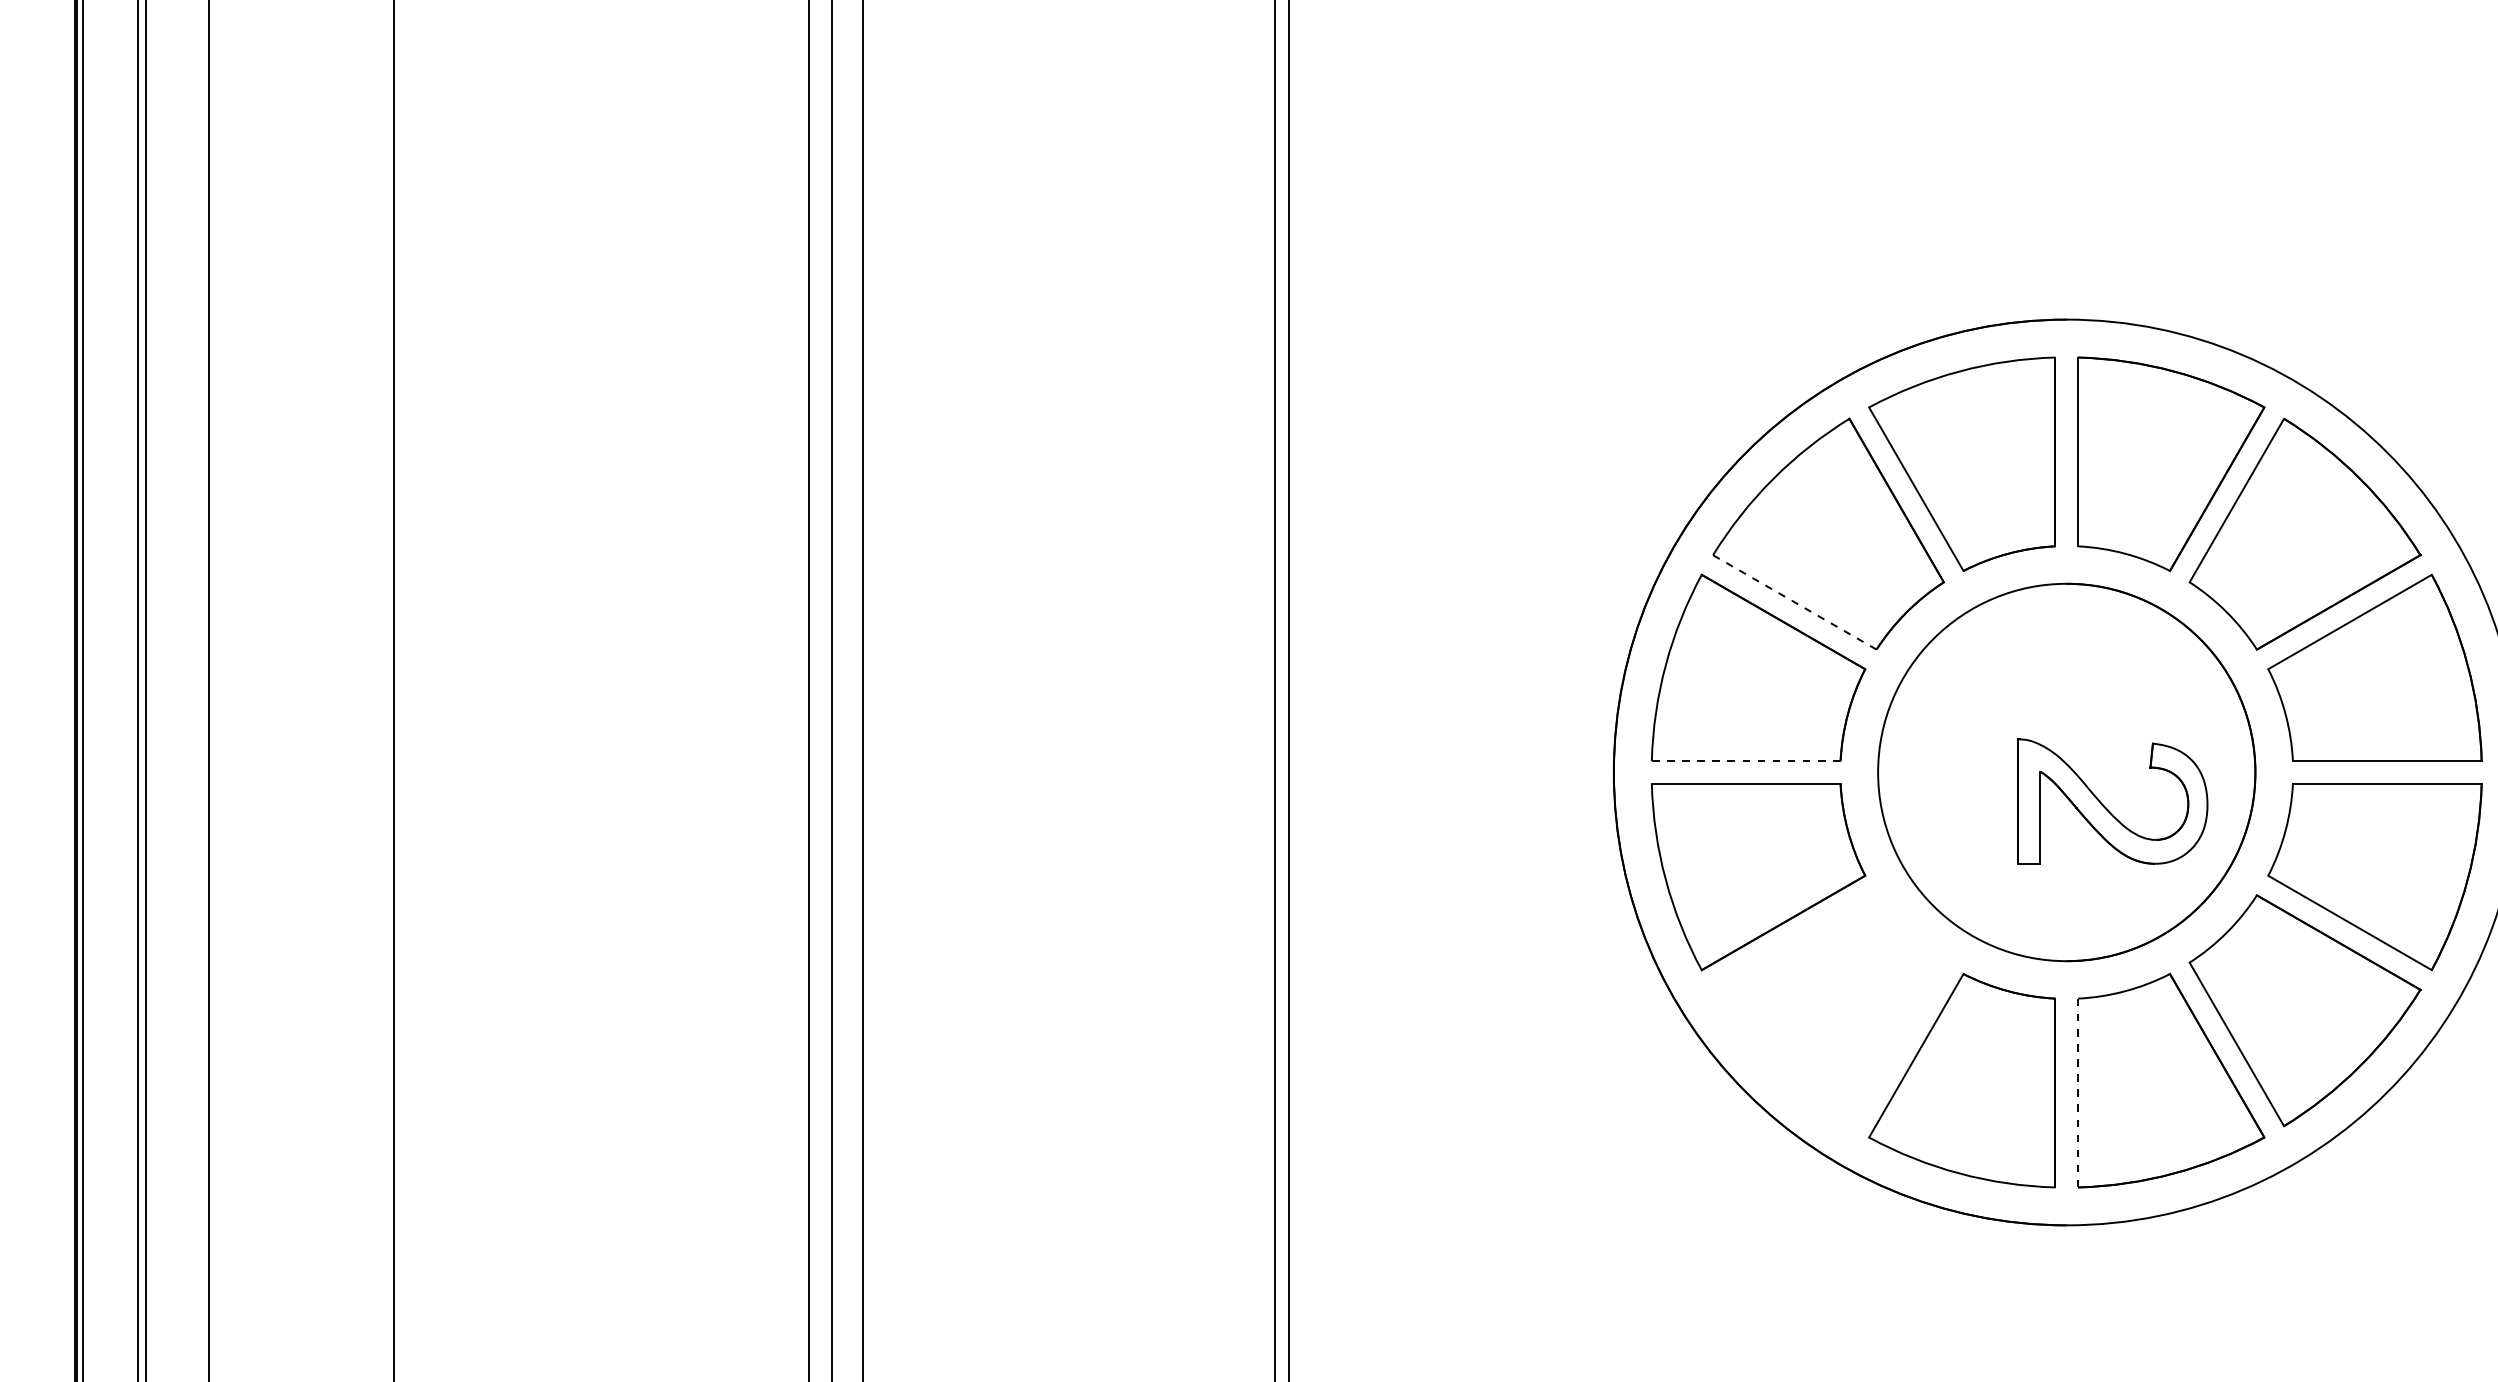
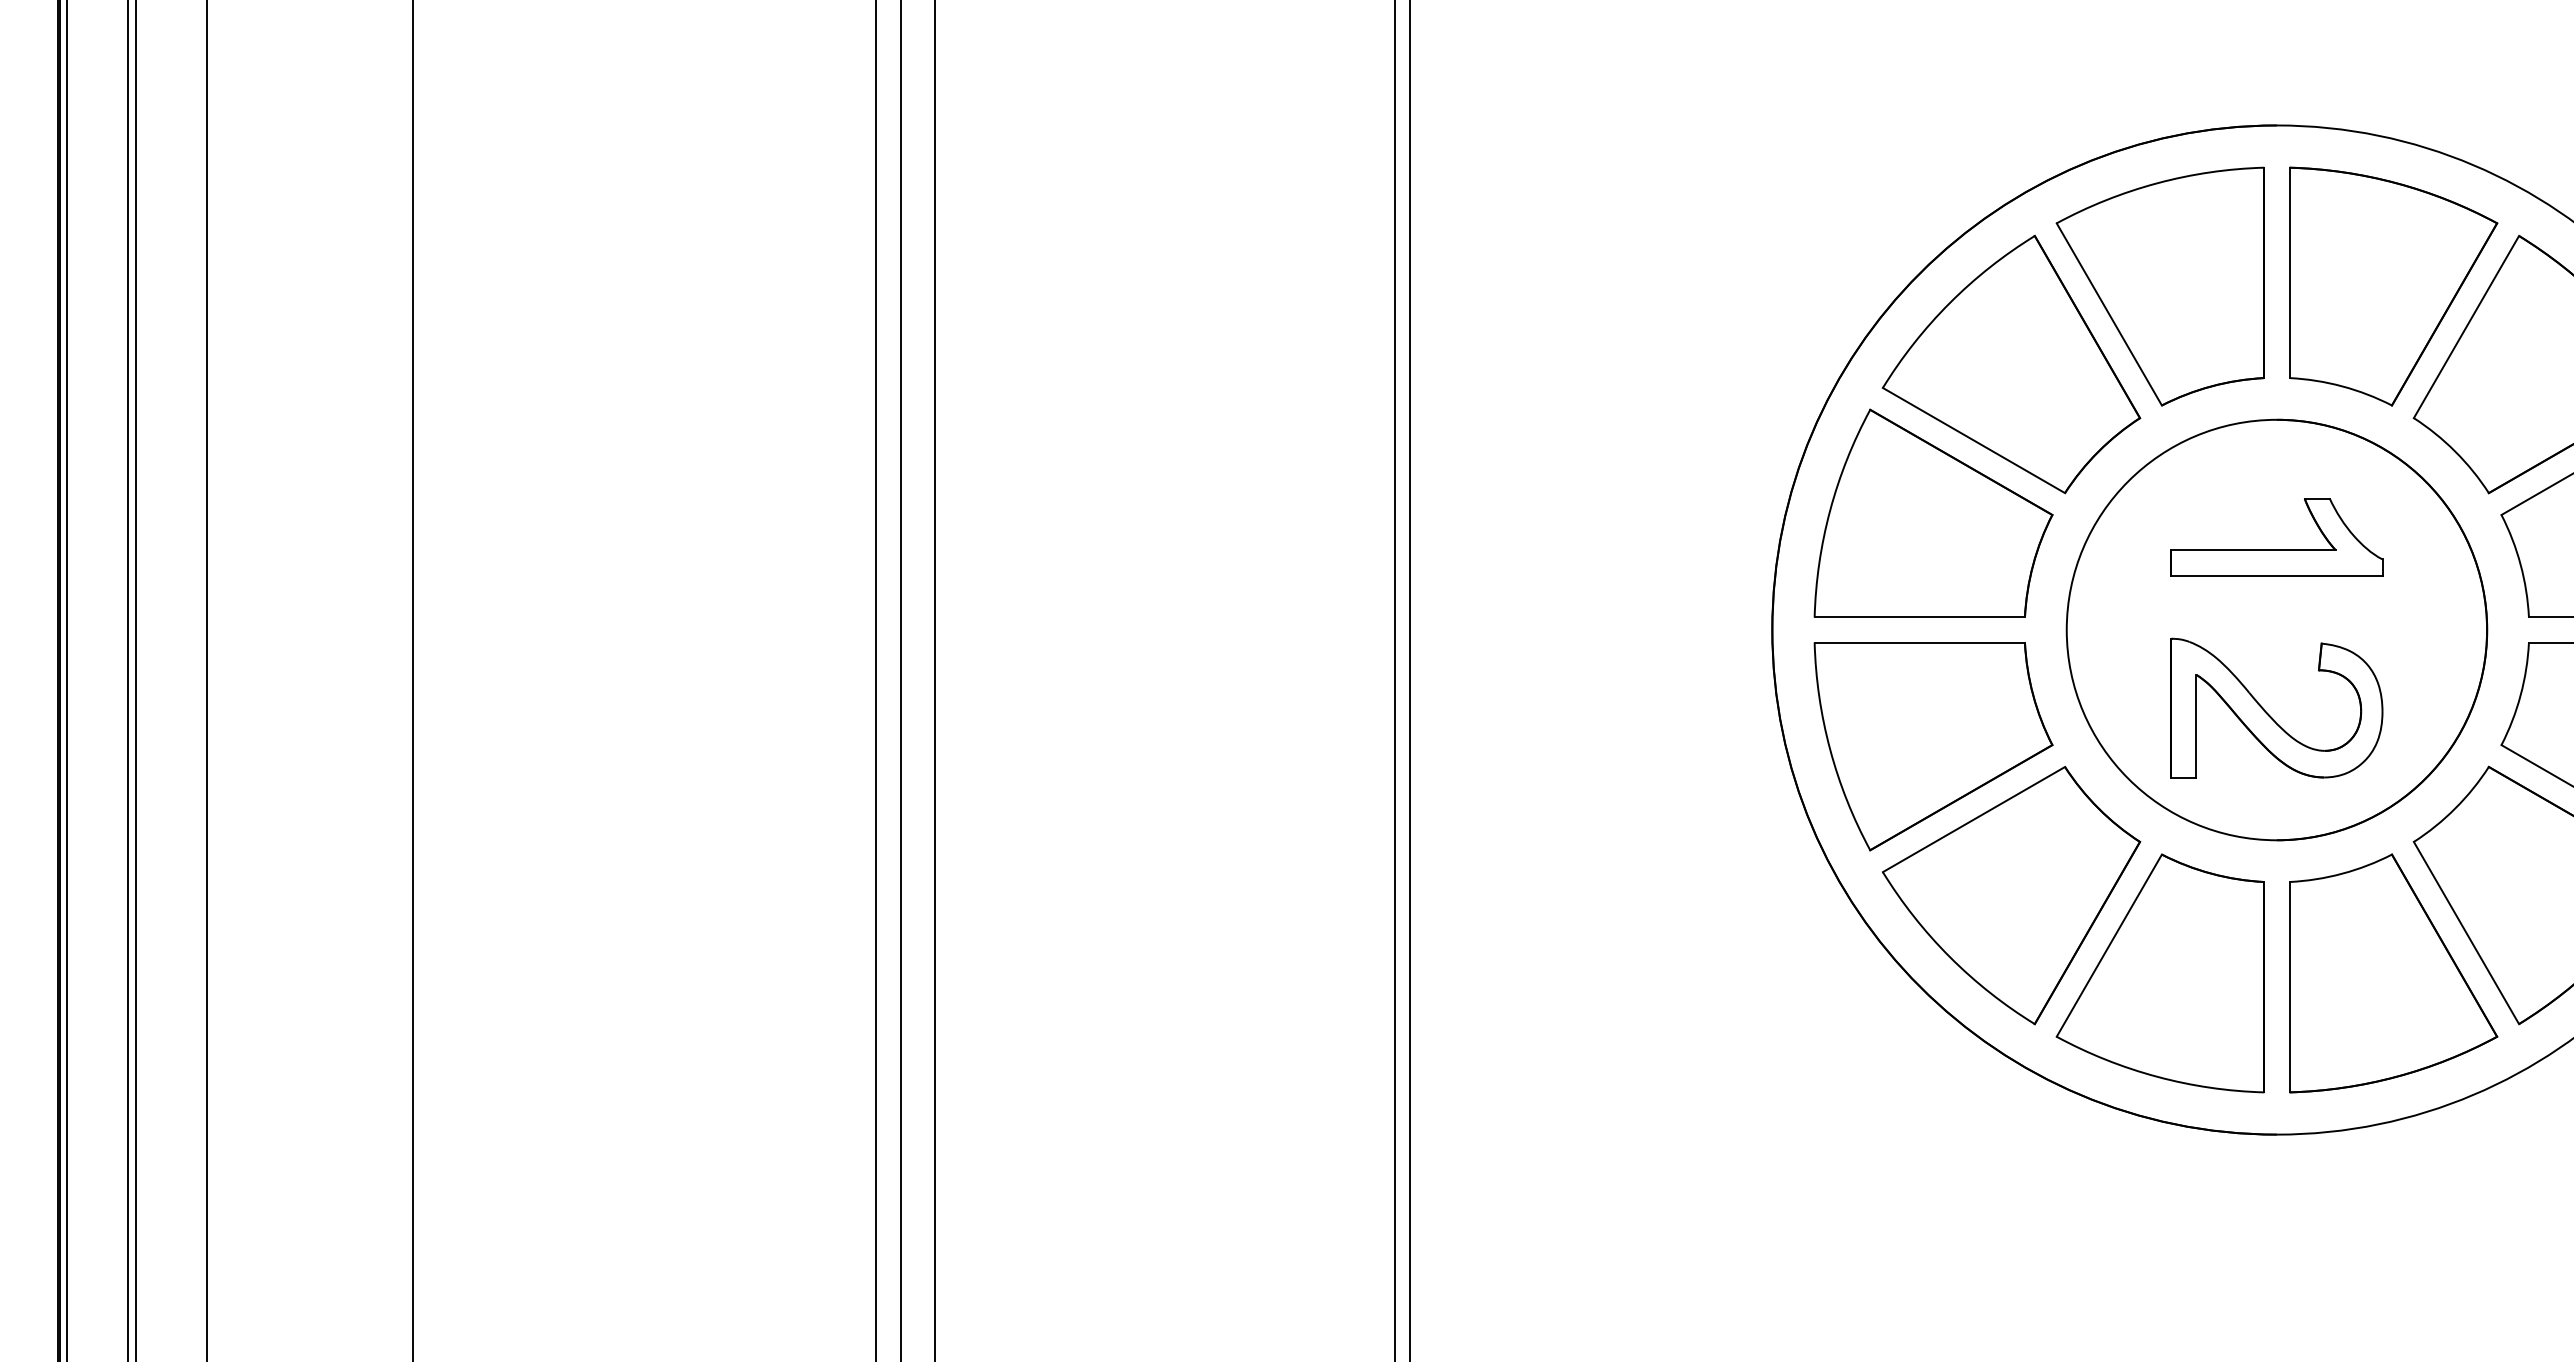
line: (1794, 602) -> (1973, 440), dashed -> solid
part: (2066, 700) -> (2276, 549), added
line: (1745, 761) -> (1918, 617), dashed -> solid
part: (2106, 807) -> (2269, 714), moved
part: (1828, 1010) -> (2011, 895), added
line: (2078, 1092) -> (2290, 986), dashed -> solid

